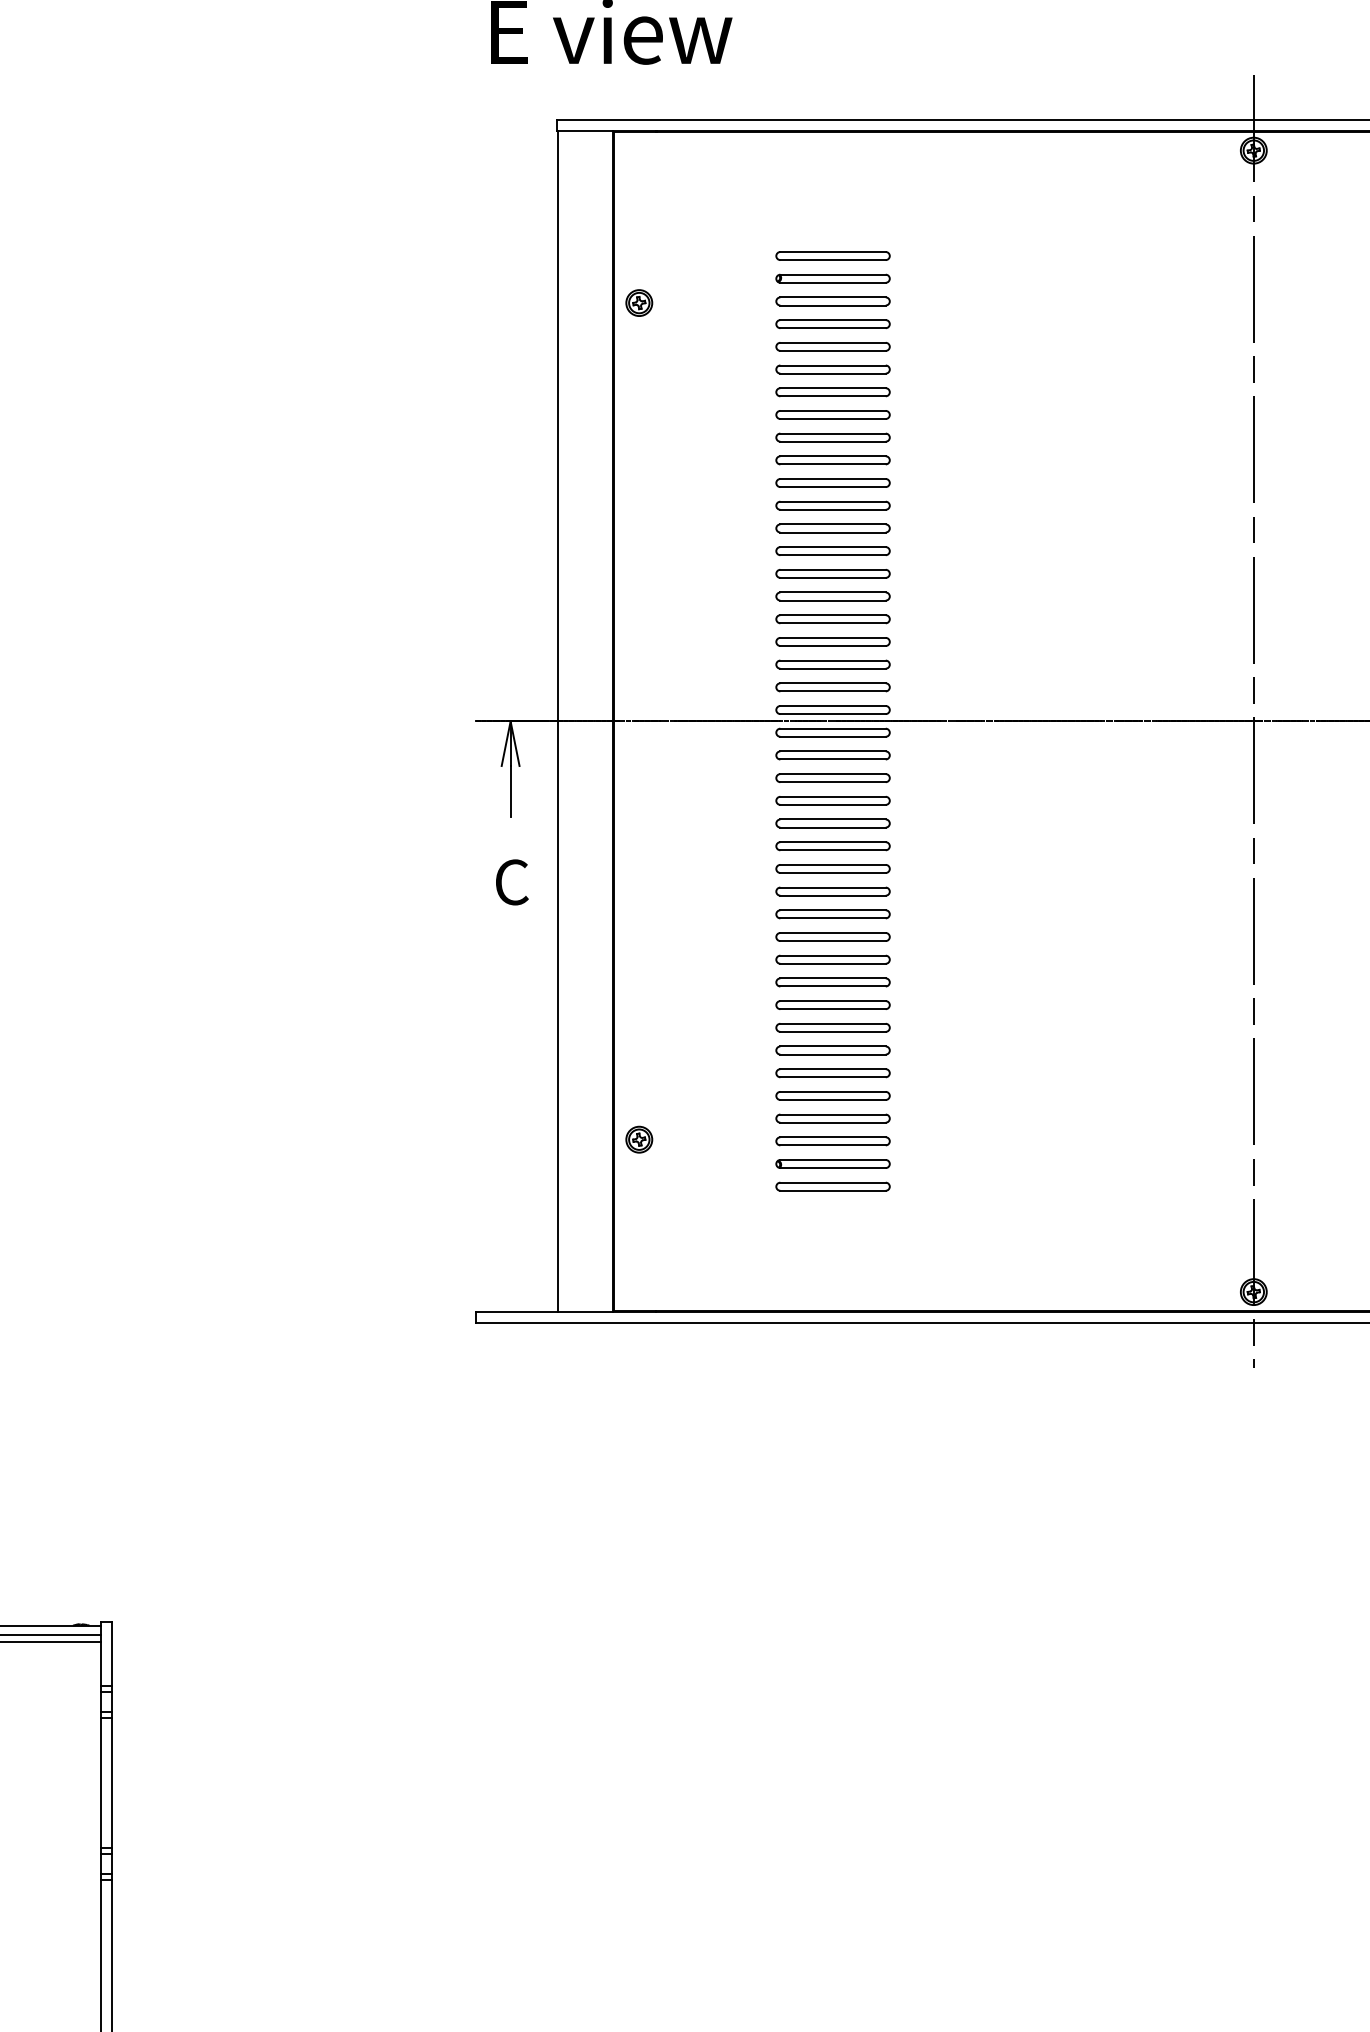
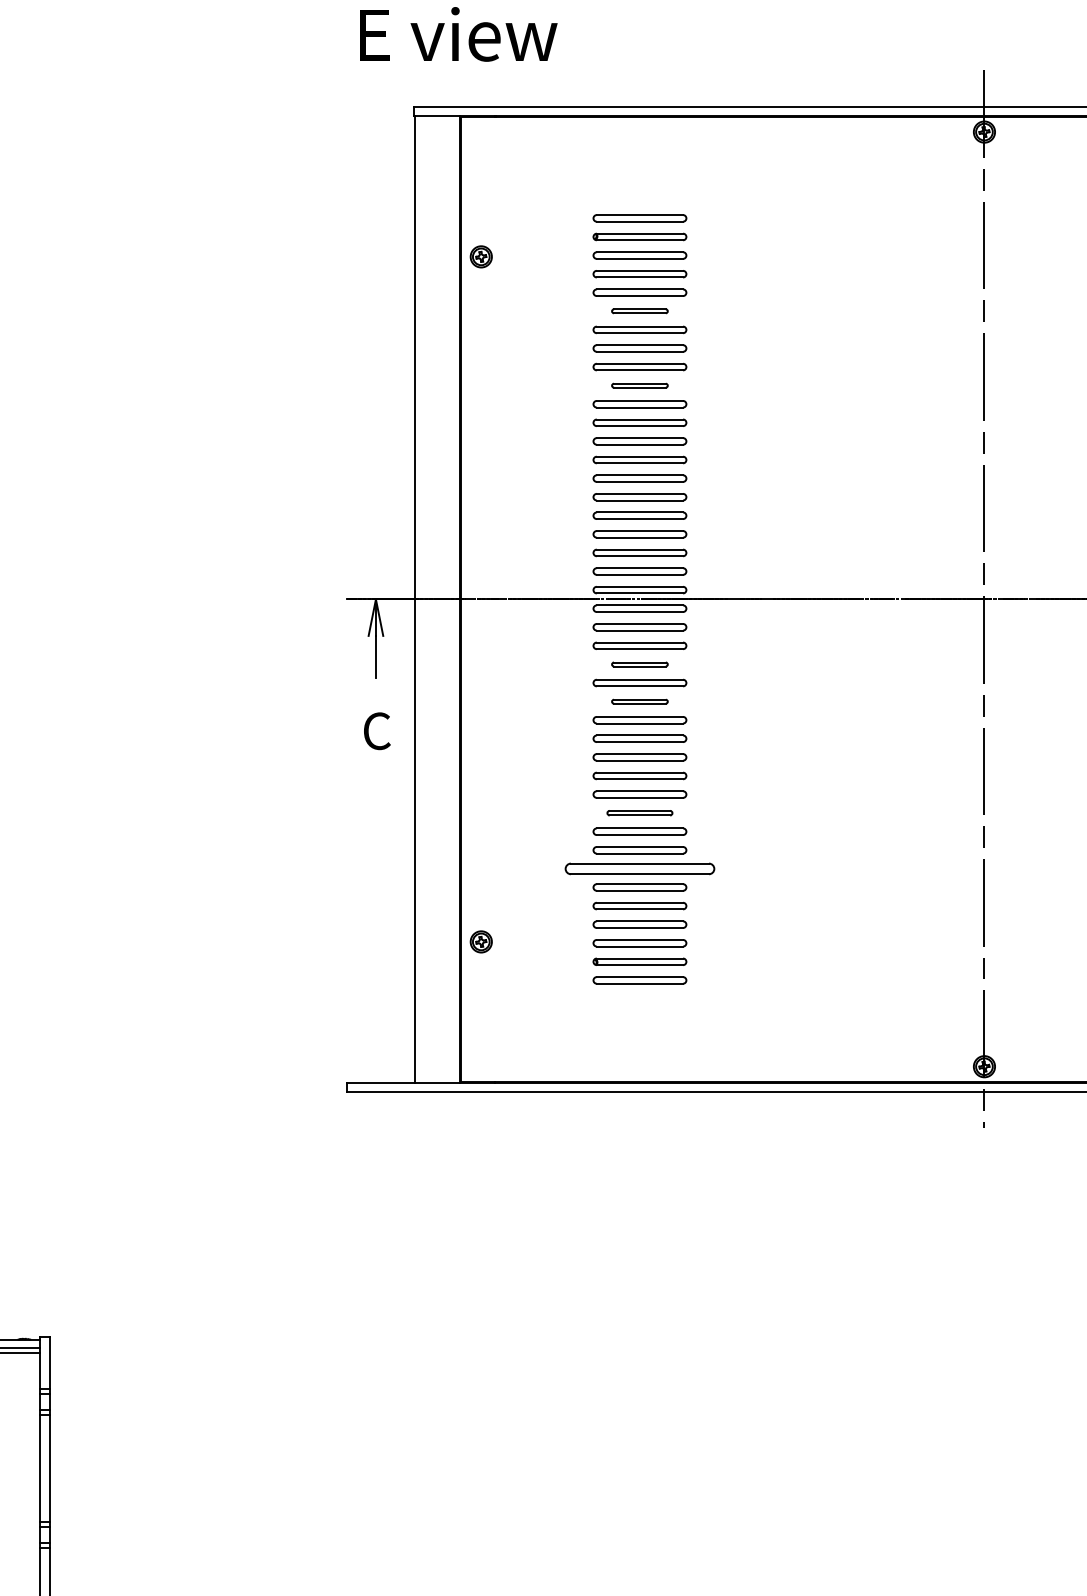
part: (832, 369) -> (639, 311), size x0.6
part: (832, 460) -> (639, 385), size x0.6
part: (832, 800) -> (639, 664), size x0.6
part: (832, 846) -> (639, 701), size x0.6
part: (832, 982) -> (639, 813), size x0.7
part: (832, 1050) -> (639, 868), size x1.6

